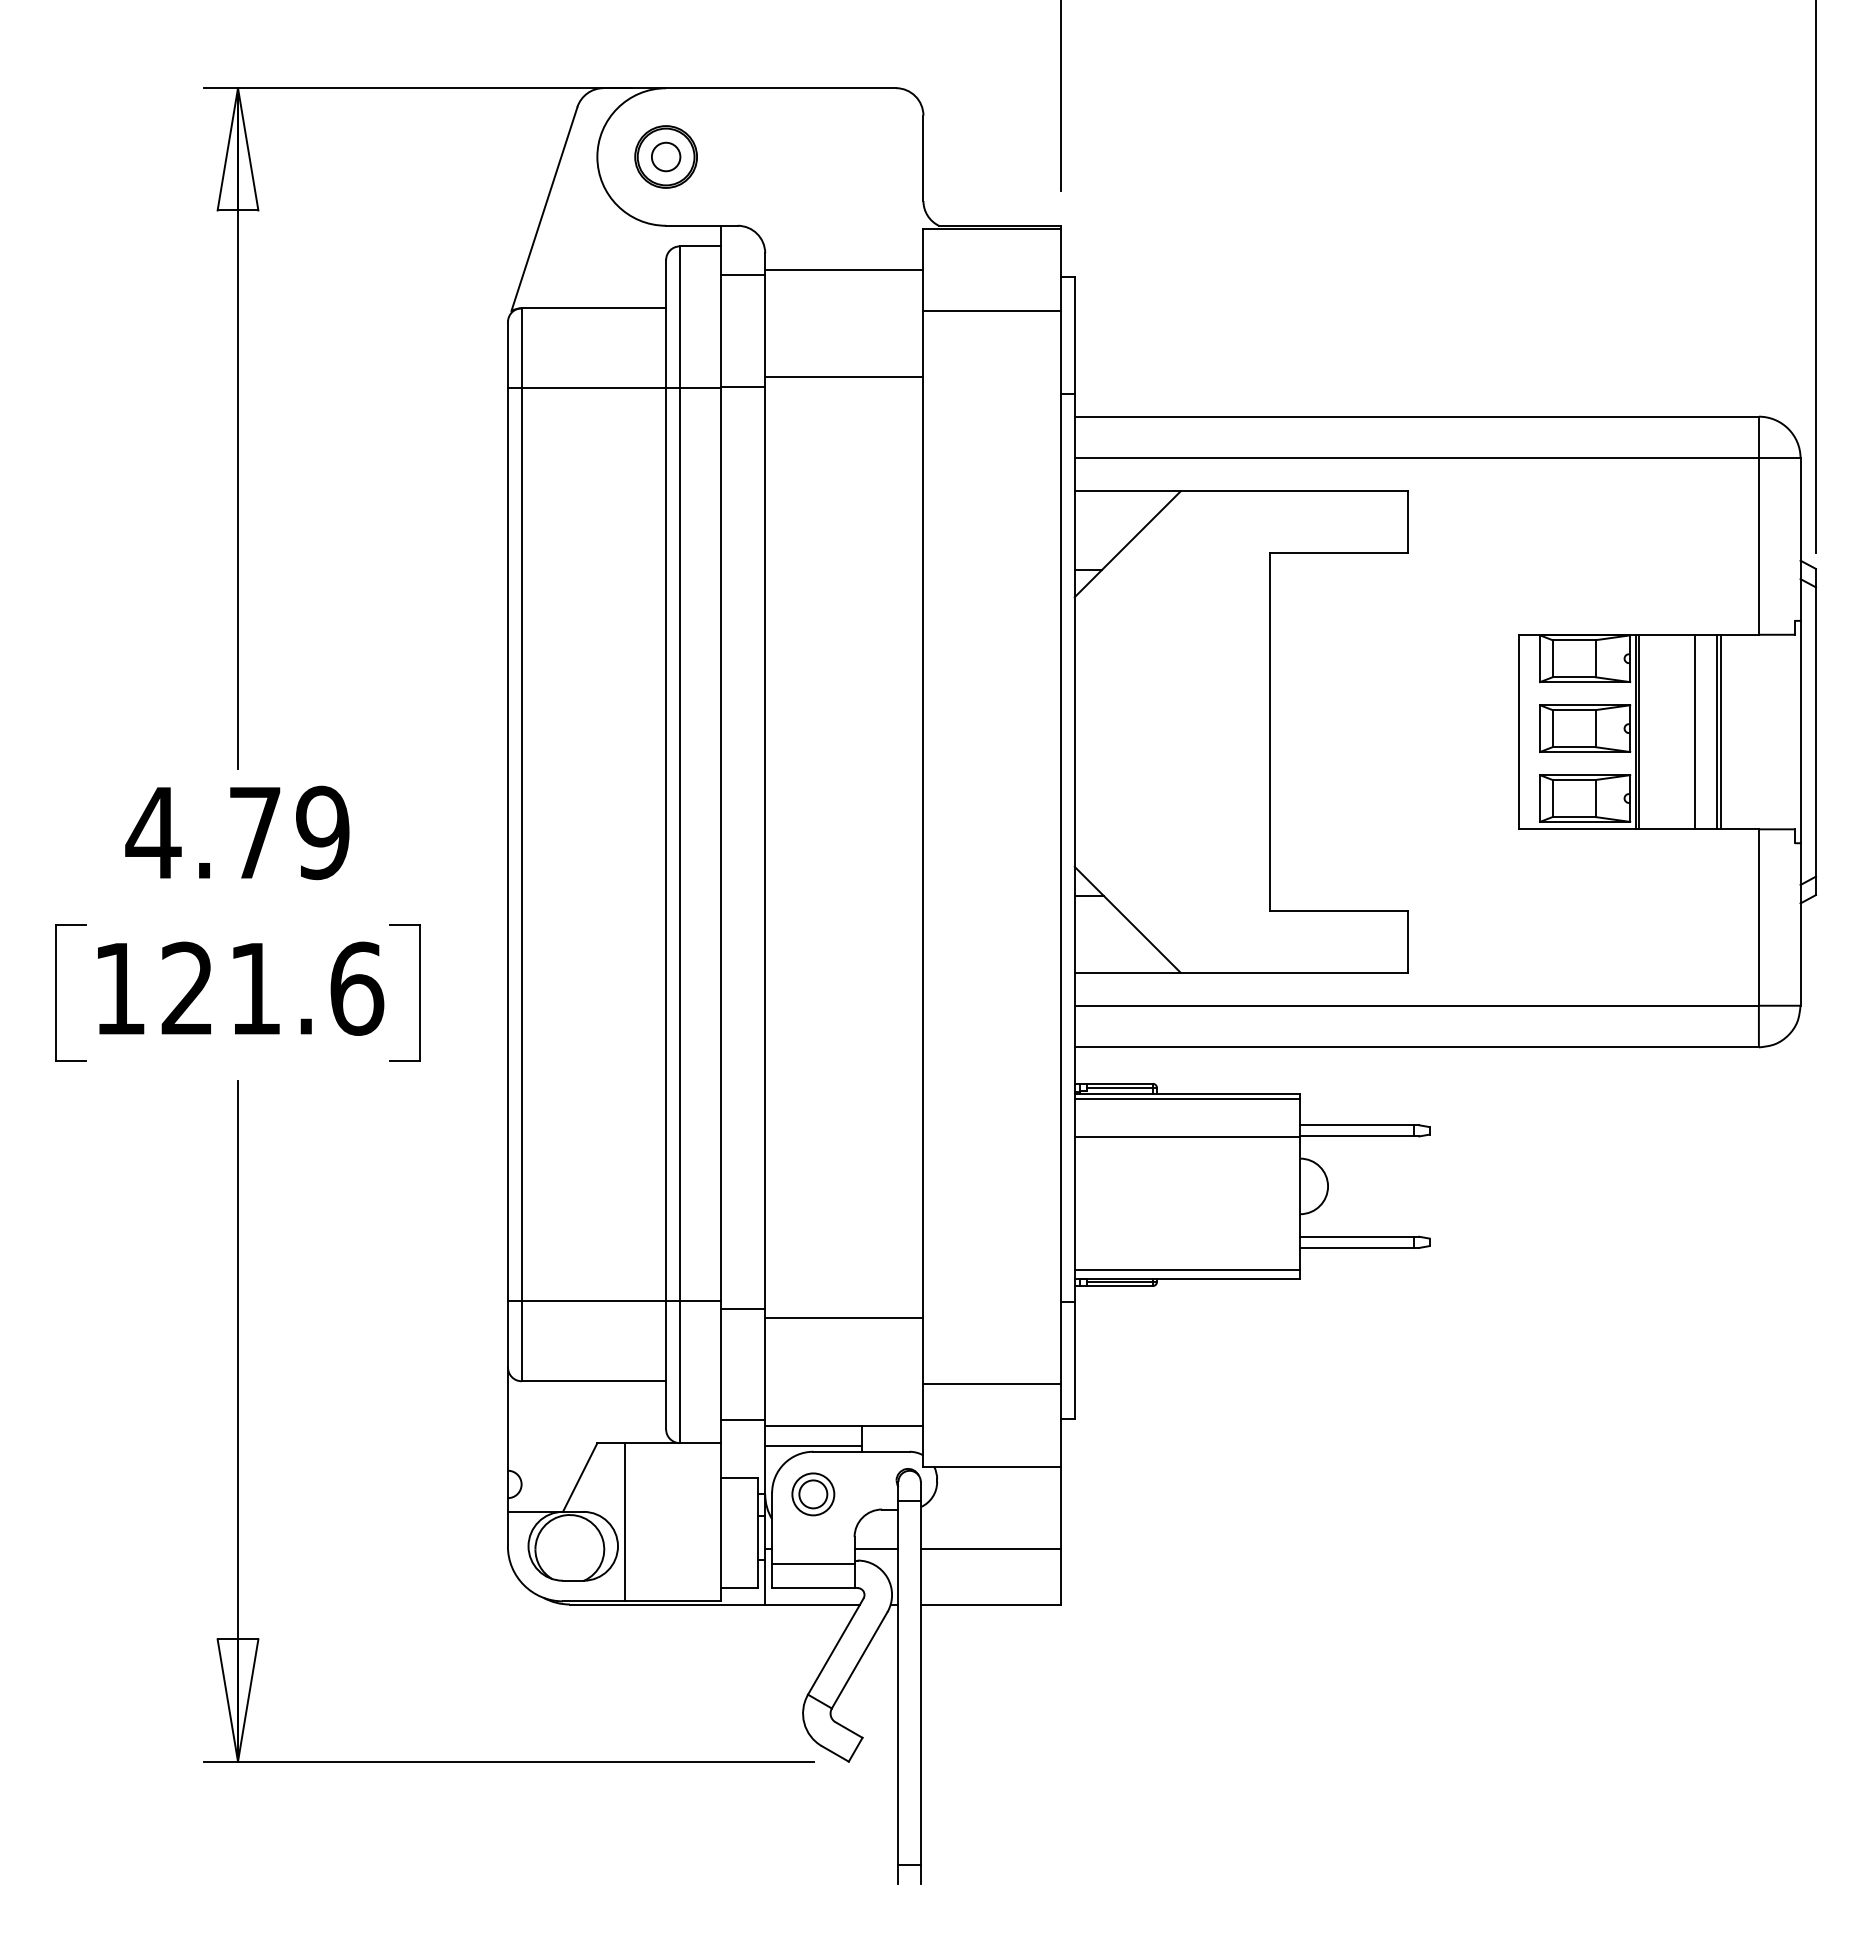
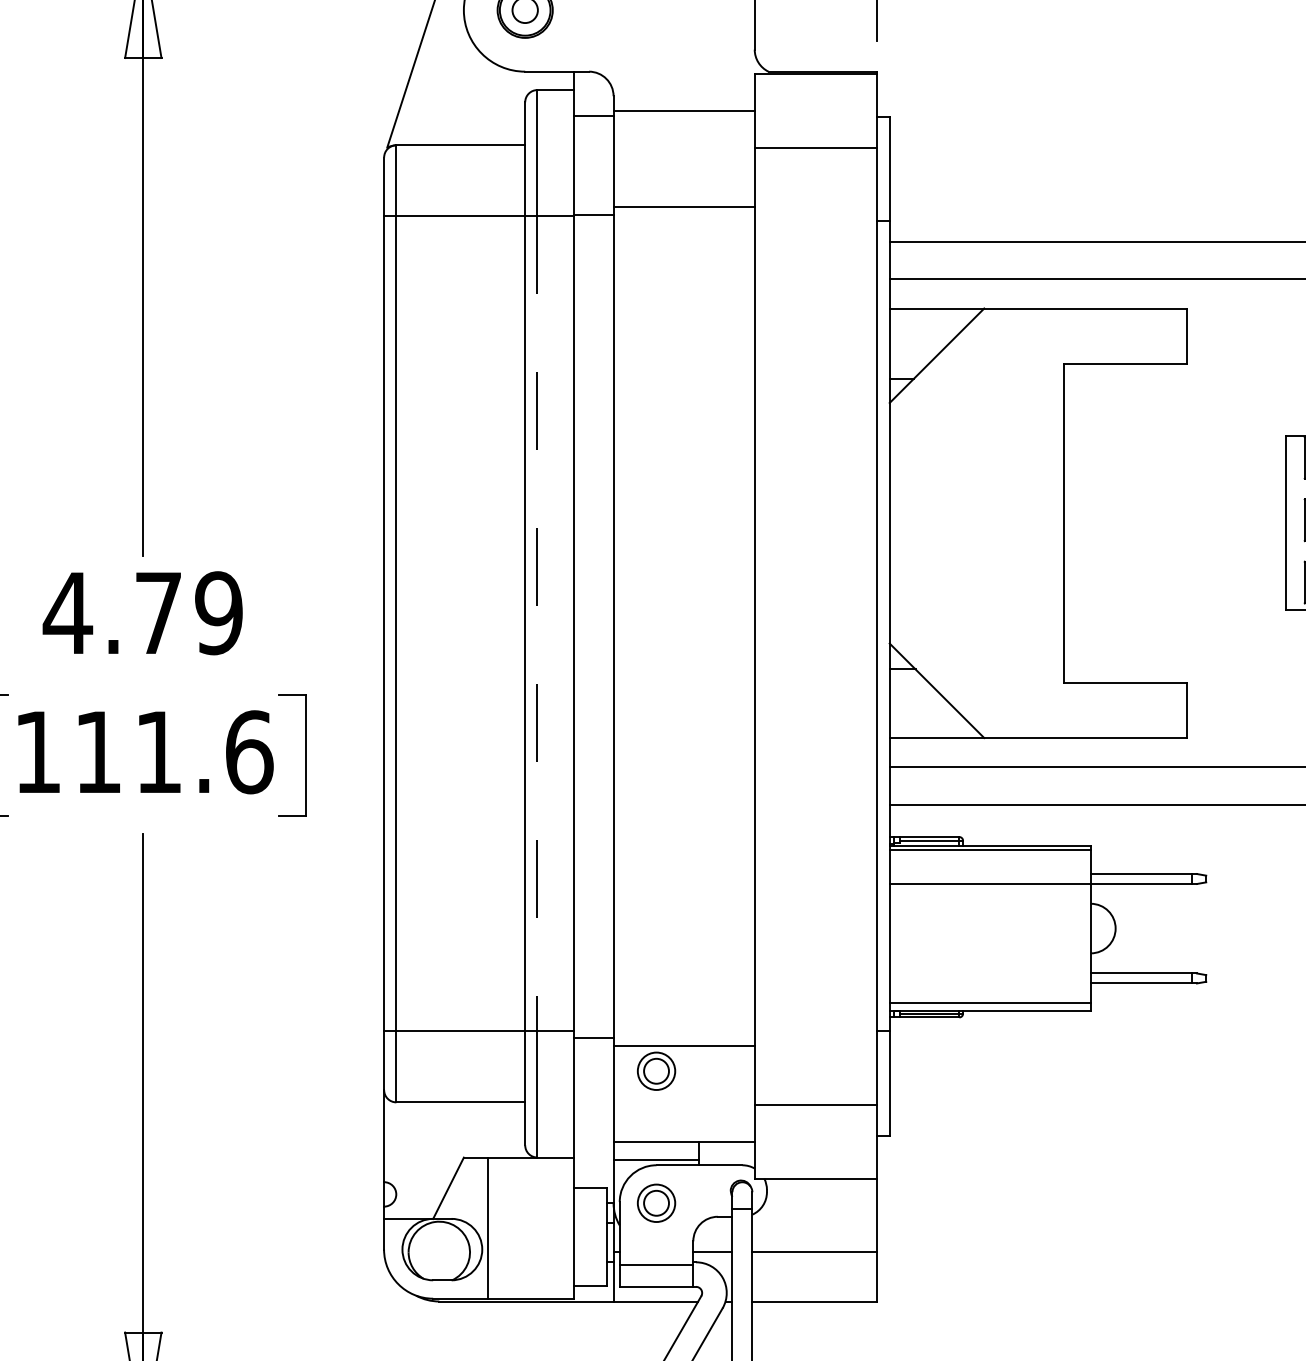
line: (679, 844) -> (537, 623), solid -> dashed
text: (186, 987) -> (97, 751), 121.6 -> 111.6
part: (813, 1346) -> (656, 1071), added
line: (743, 1420) -> (594, 1137), removed

